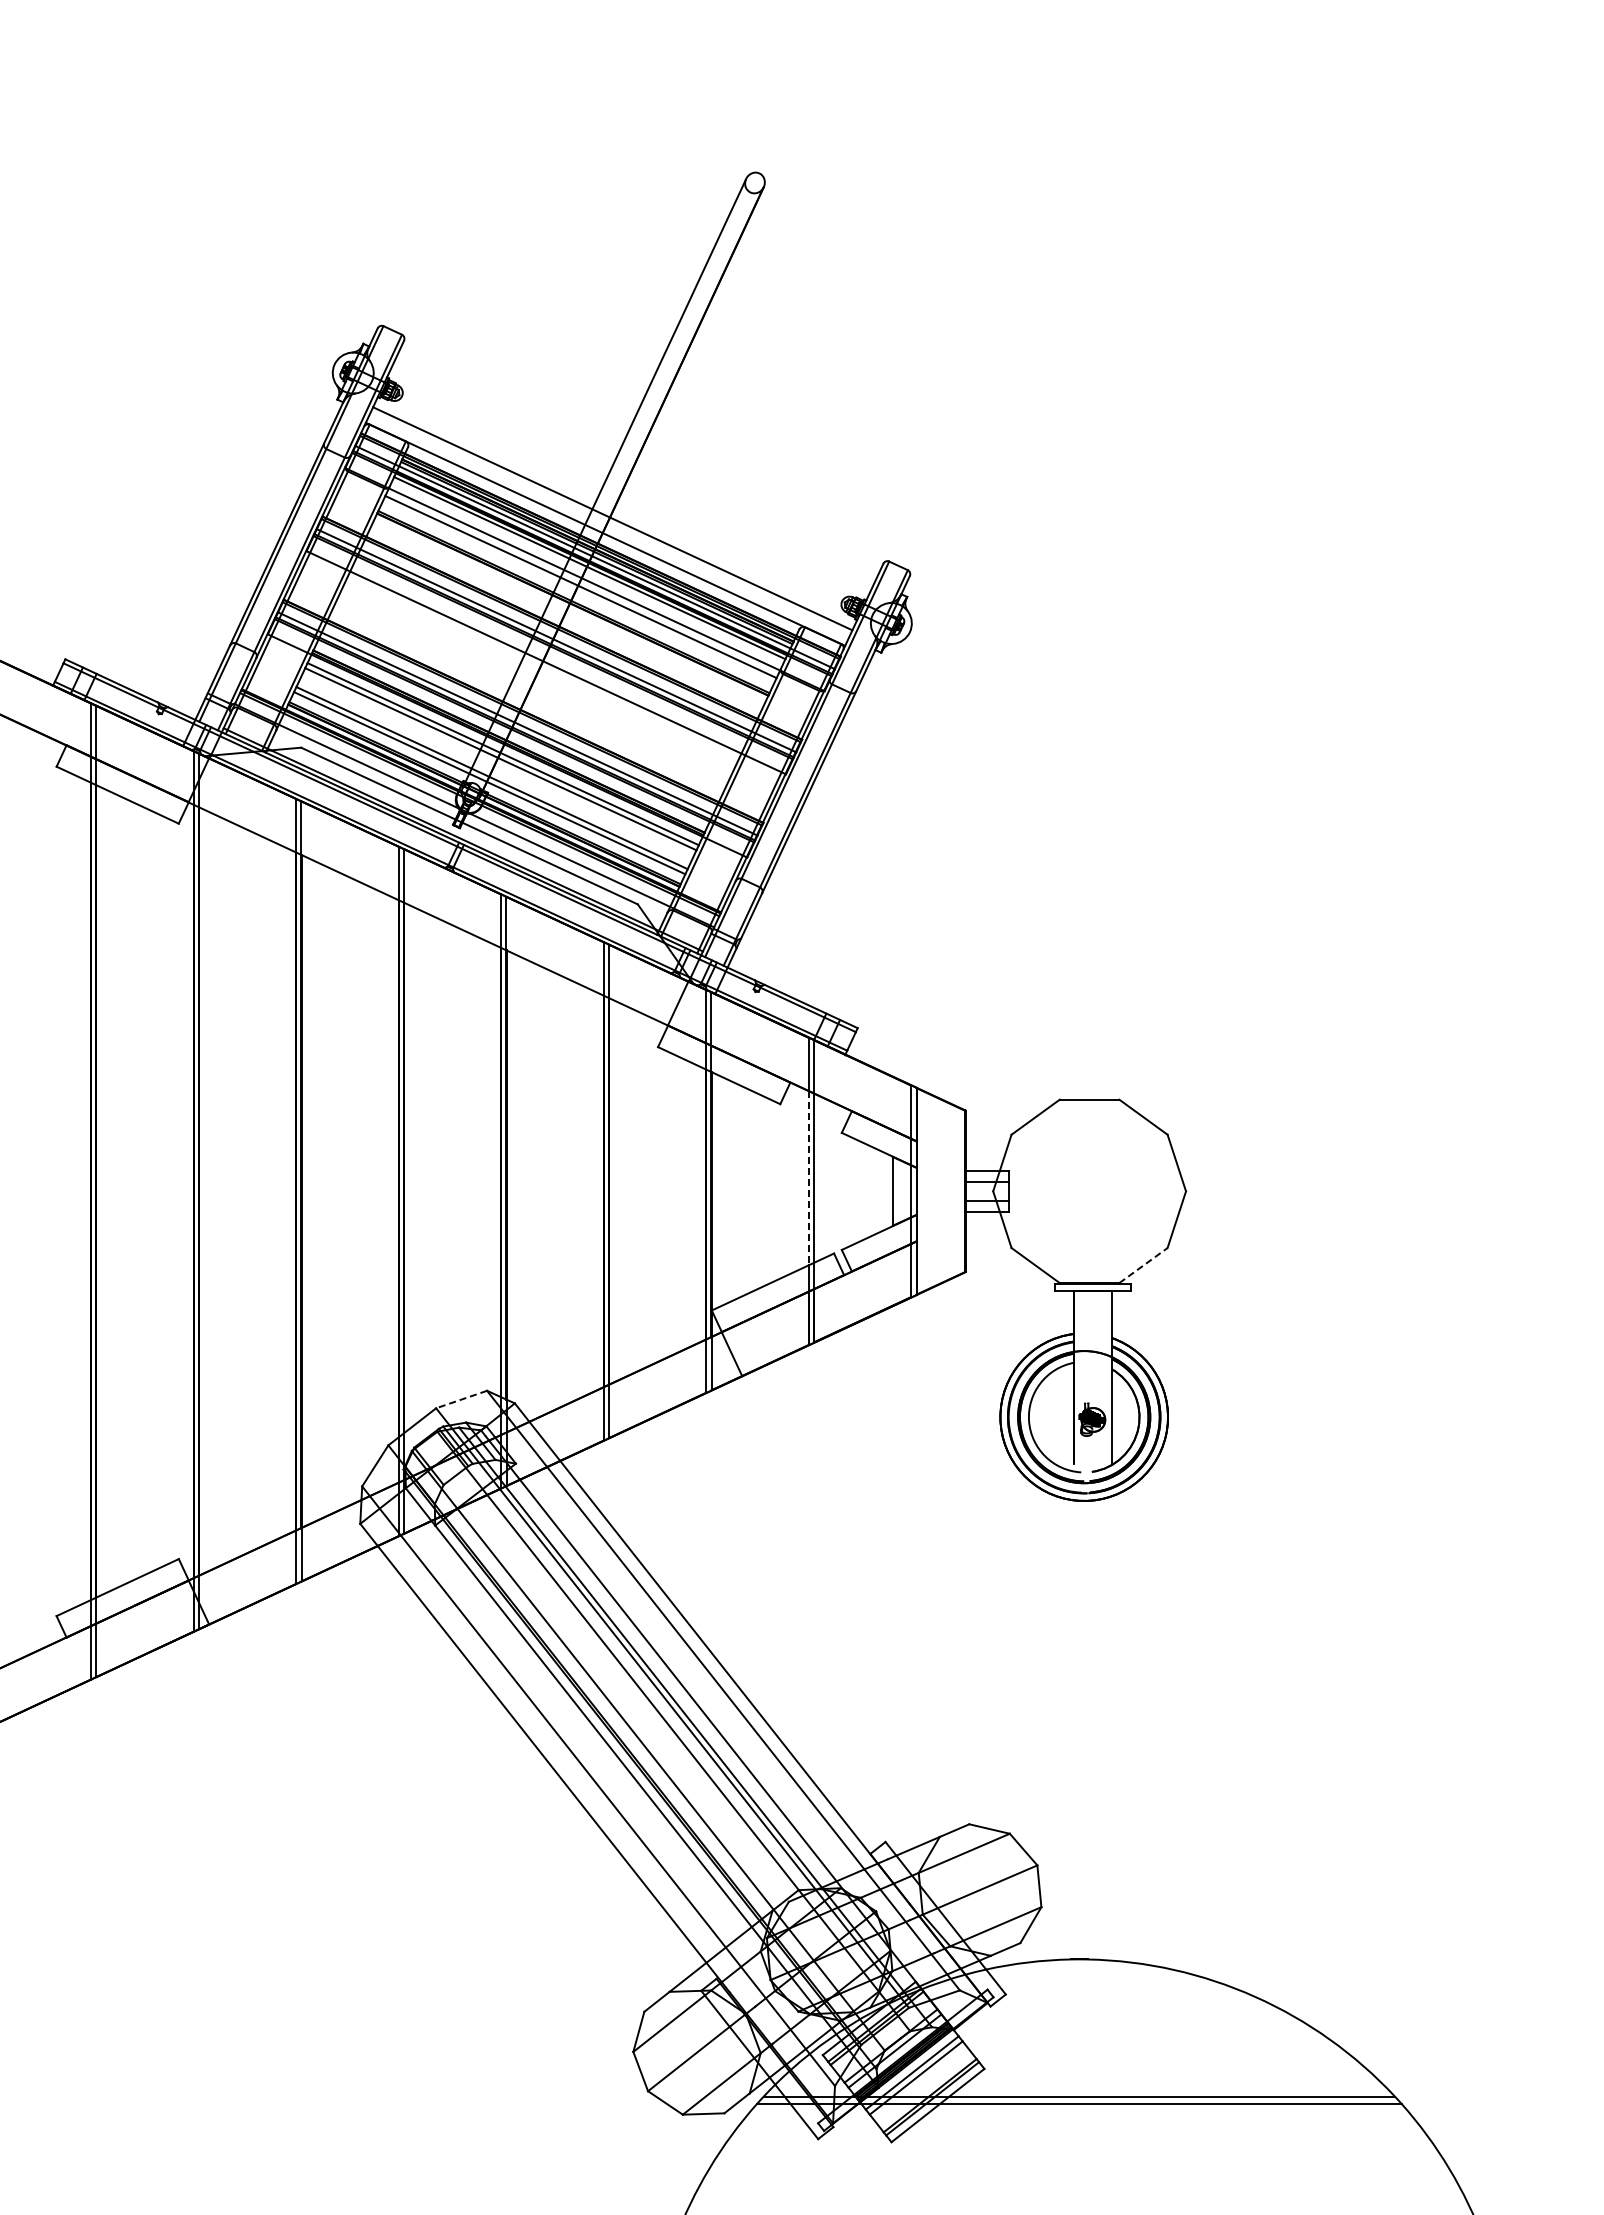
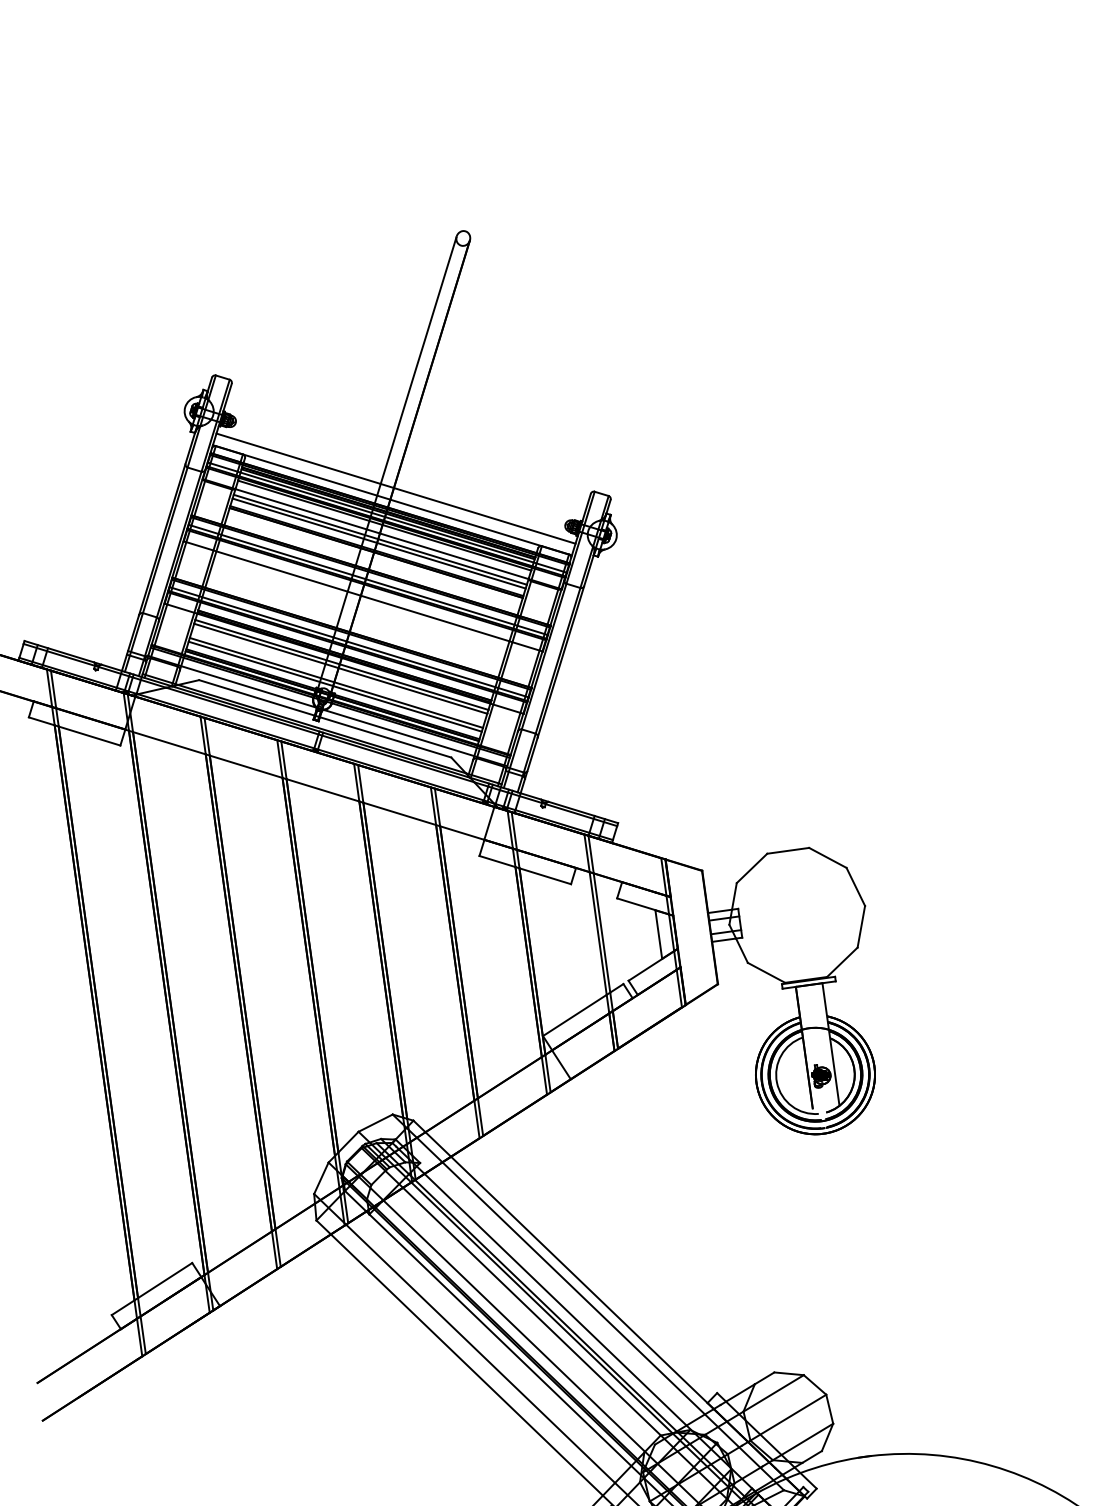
line: (578, 592) -> (379, 543), added
line: (808, 1178) -> (598, 933), dashed -> solid
line: (1143, 1265) -> (842, 962), dashed -> solid
line: (461, 1399) -> (375, 1123), dashed -> solid

